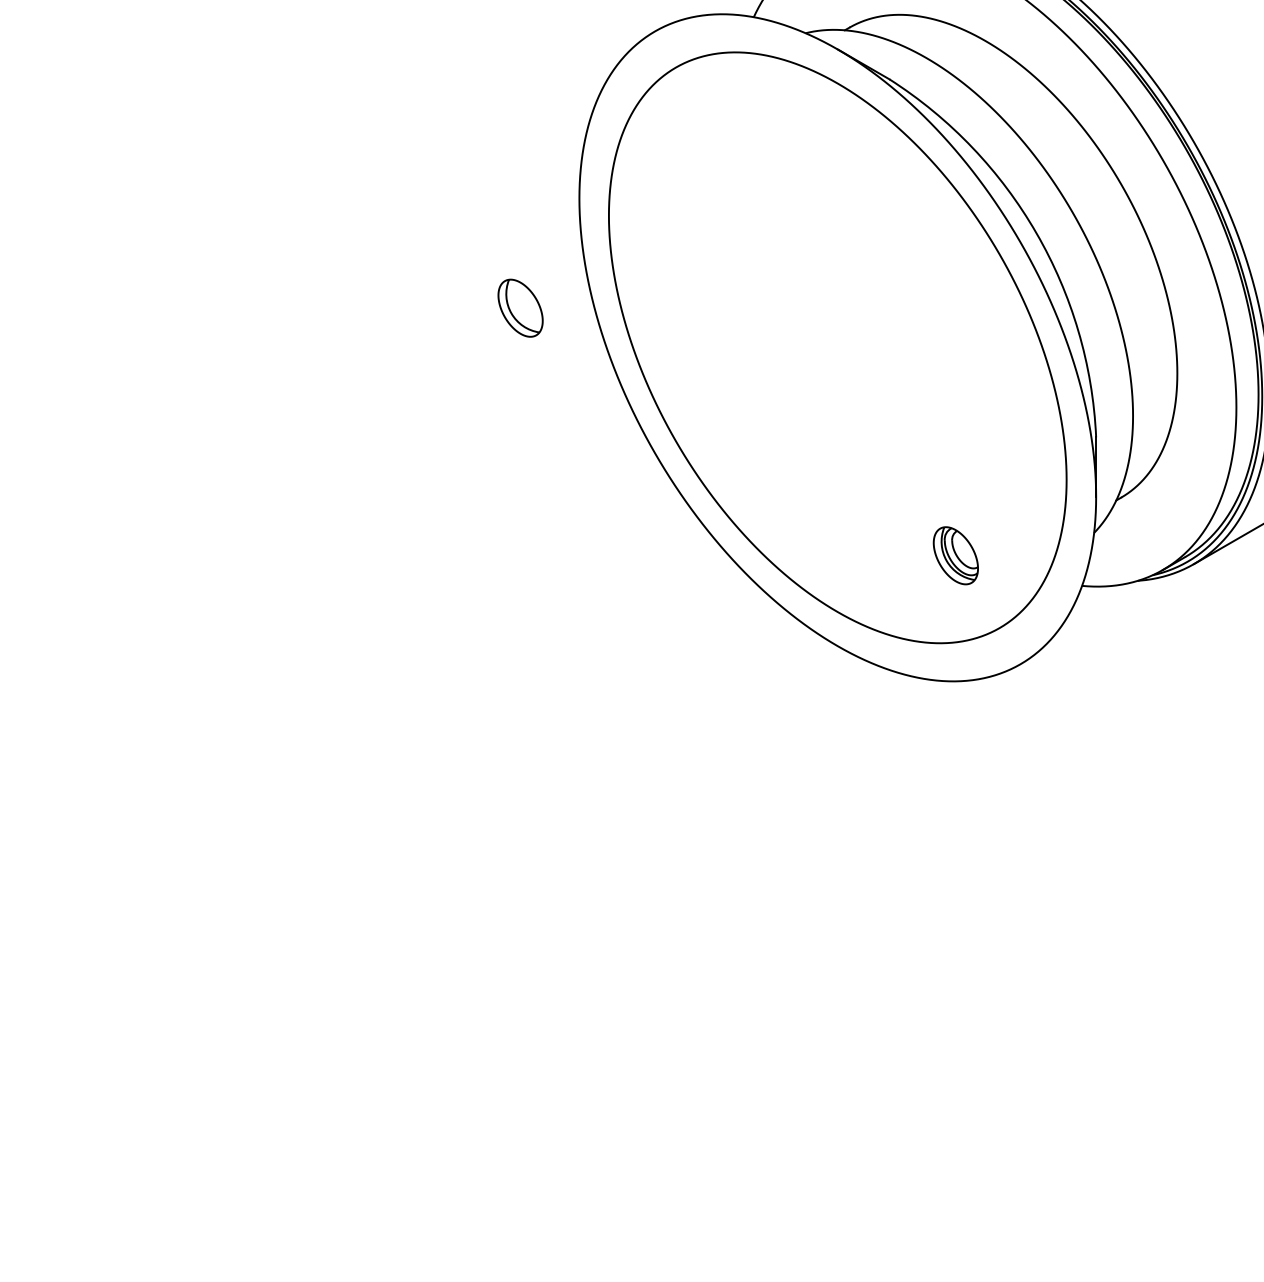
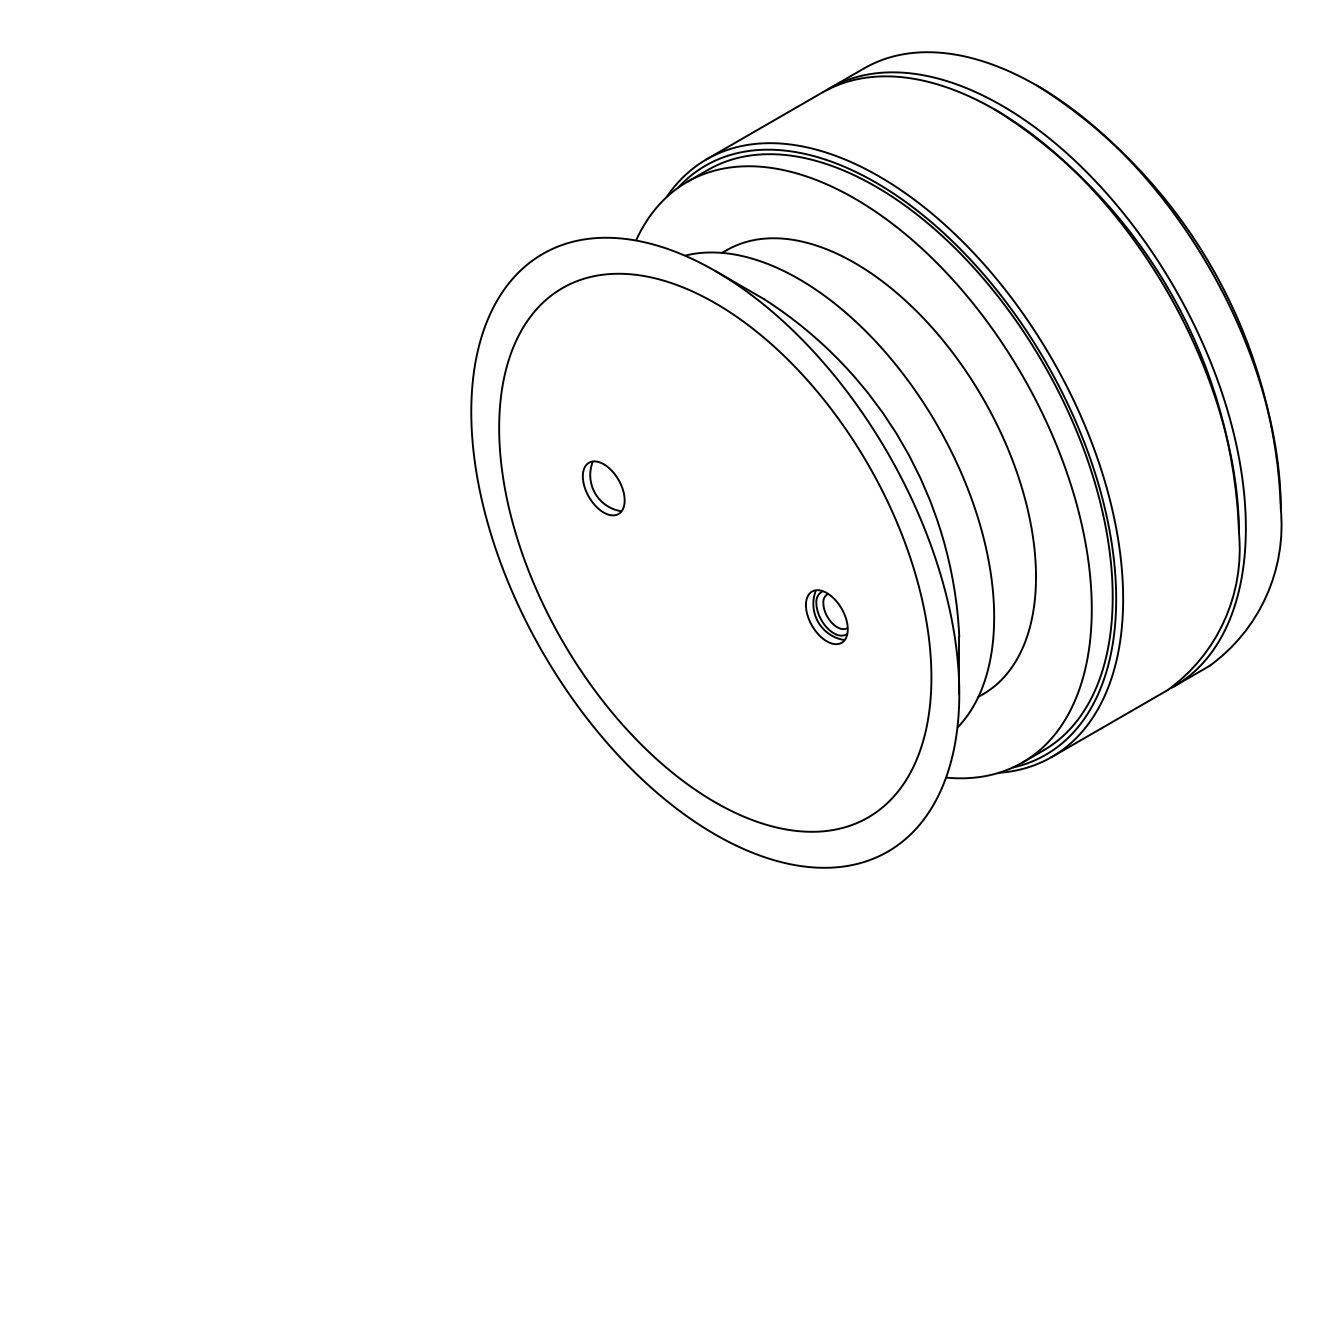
part: (520, 308) -> (603, 488), moved
part: (955, 556) -> (826, 617), moved

